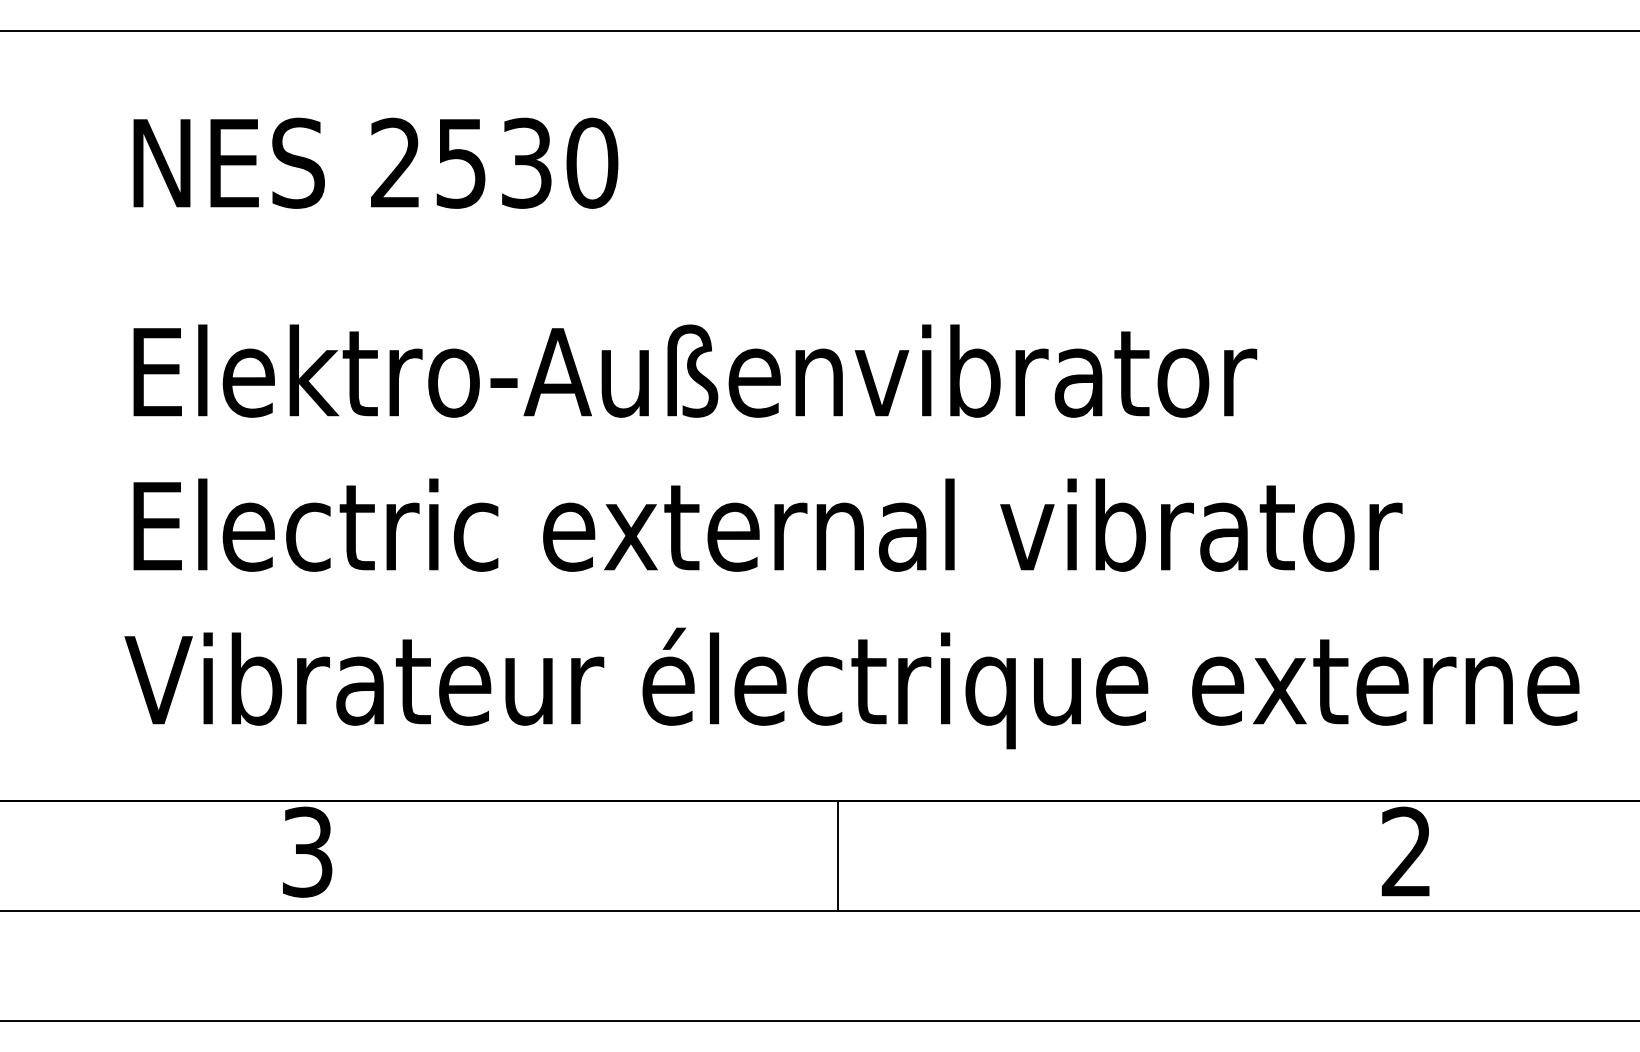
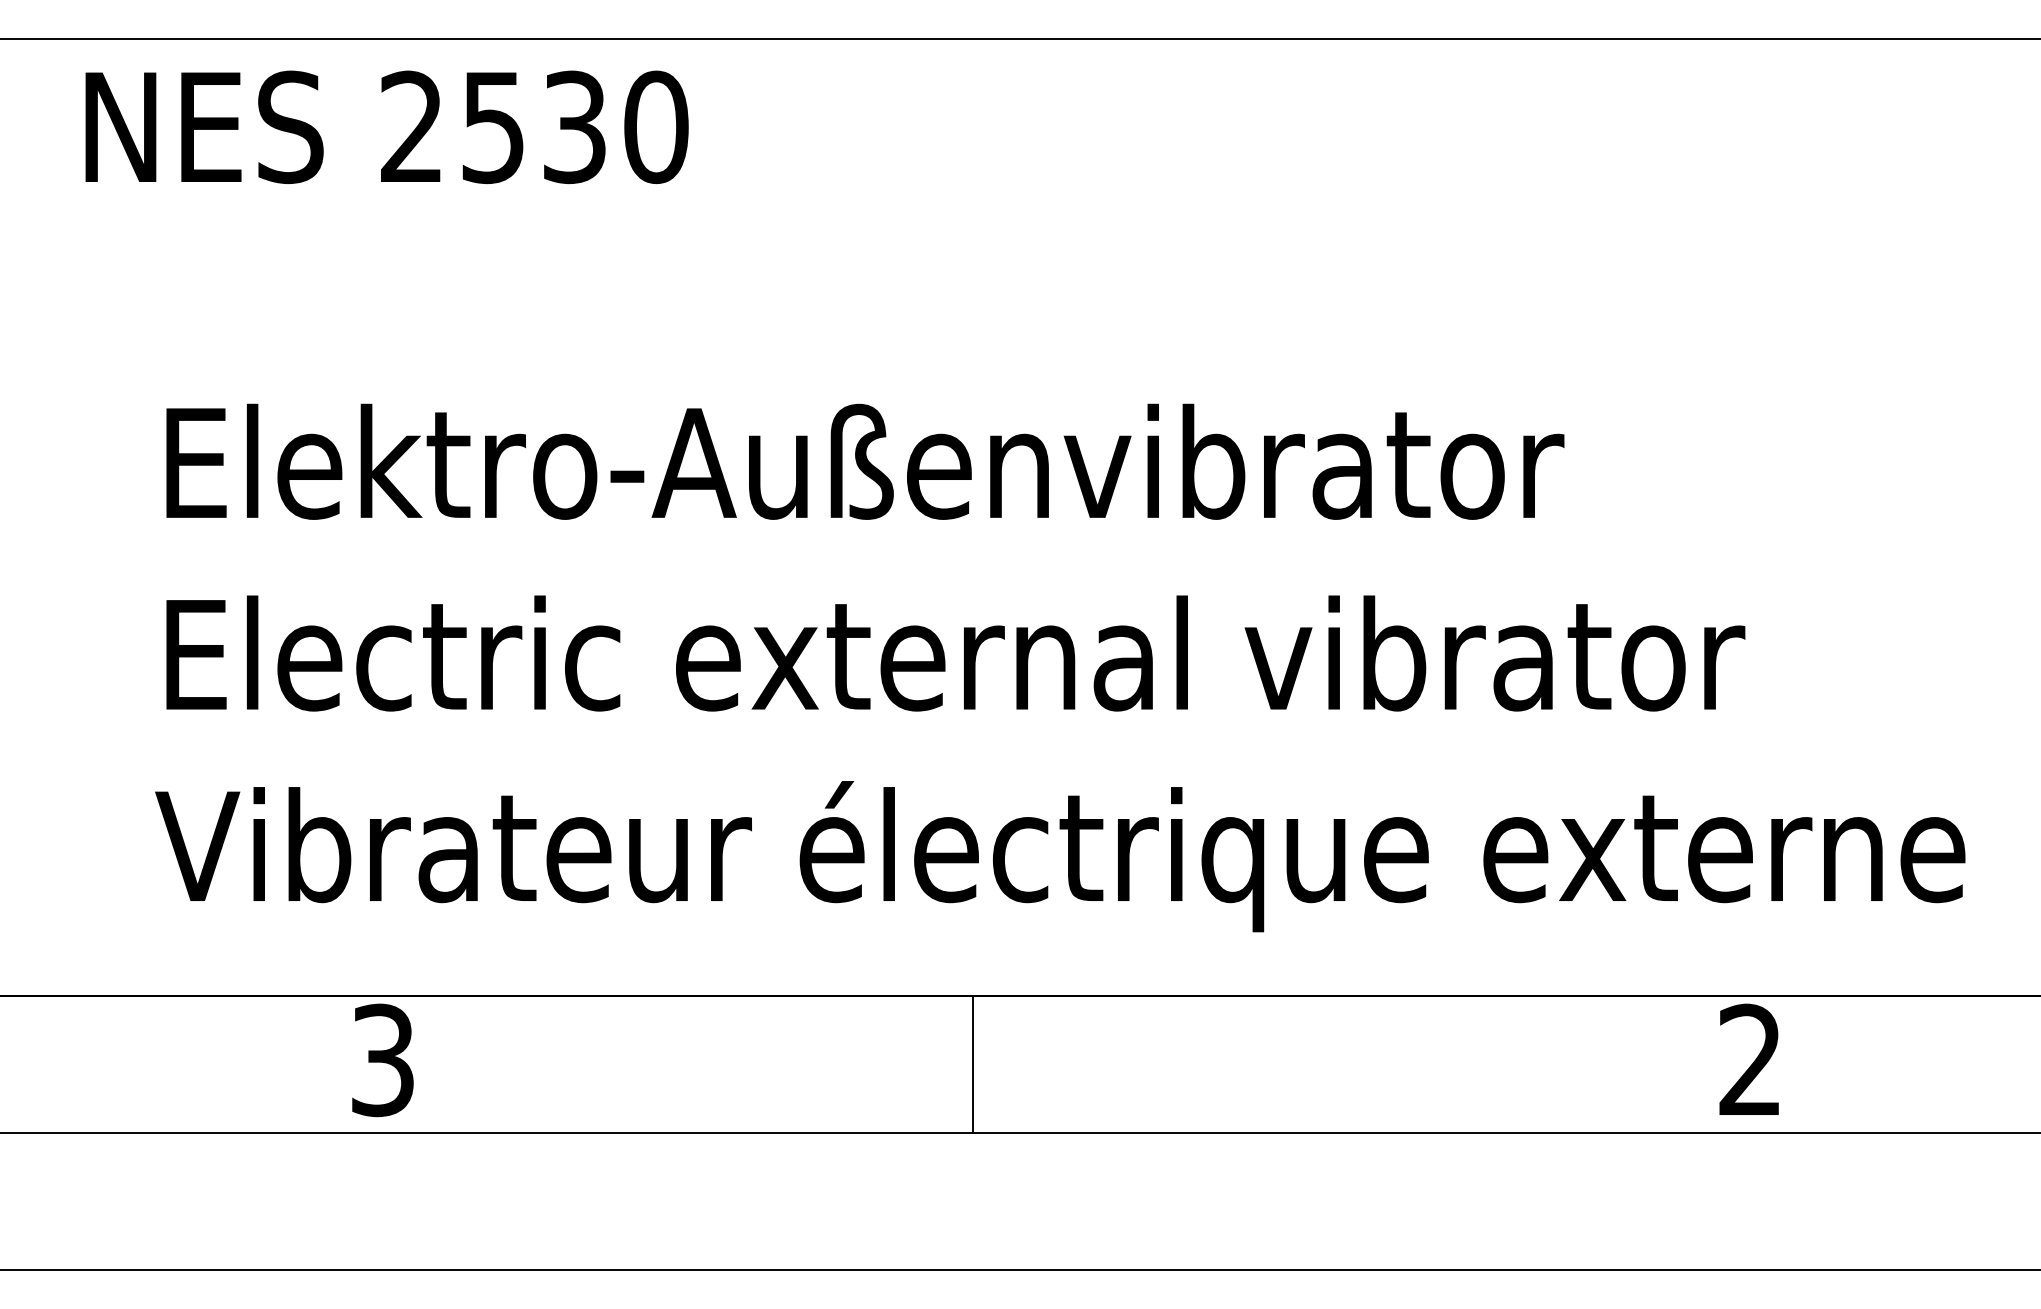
text: (375, 162) -> (386, 126), moved
line: (837, 855) -> (972, 1064), moved

